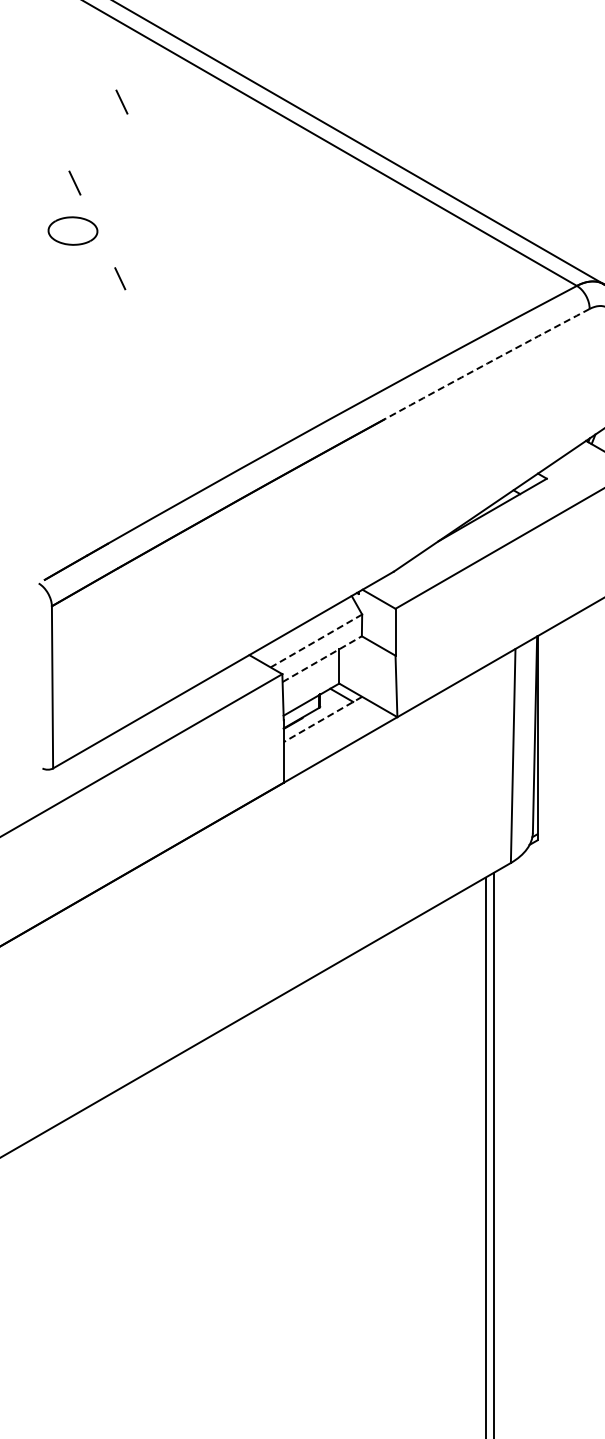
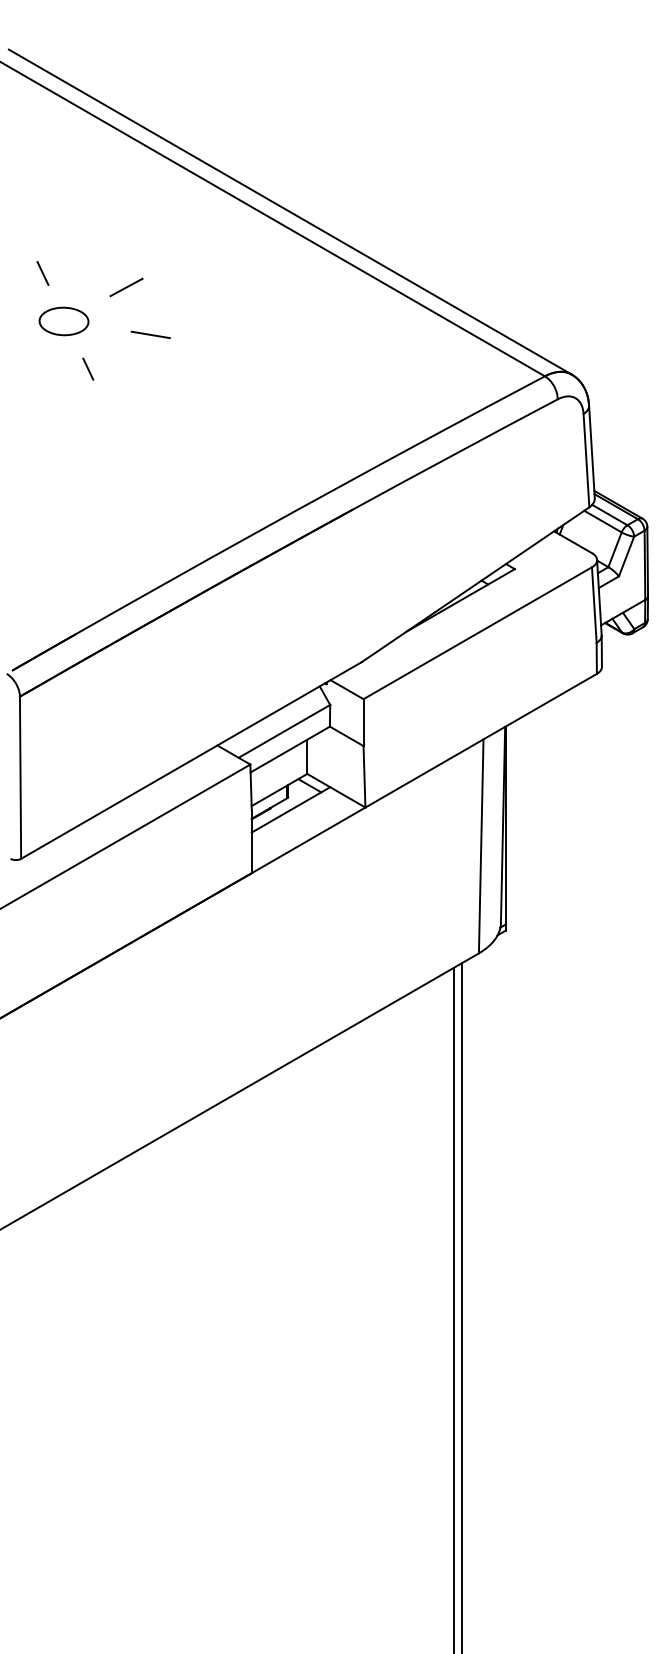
line: (121, 102) -> (89, 192), removed
line: (158, 197) -> (126, 287), added
part: (72, 231) -> (63, 321), moved
line: (182, 244) -> (150, 334), added
arc: (487, 364) -> (455, 454), dashed -> solid
line: (316, 641) -> (284, 731), dashed -> solid
line: (322, 659) -> (290, 749), dashed -> solid
line: (322, 720) -> (290, 810), dashed -> solid

